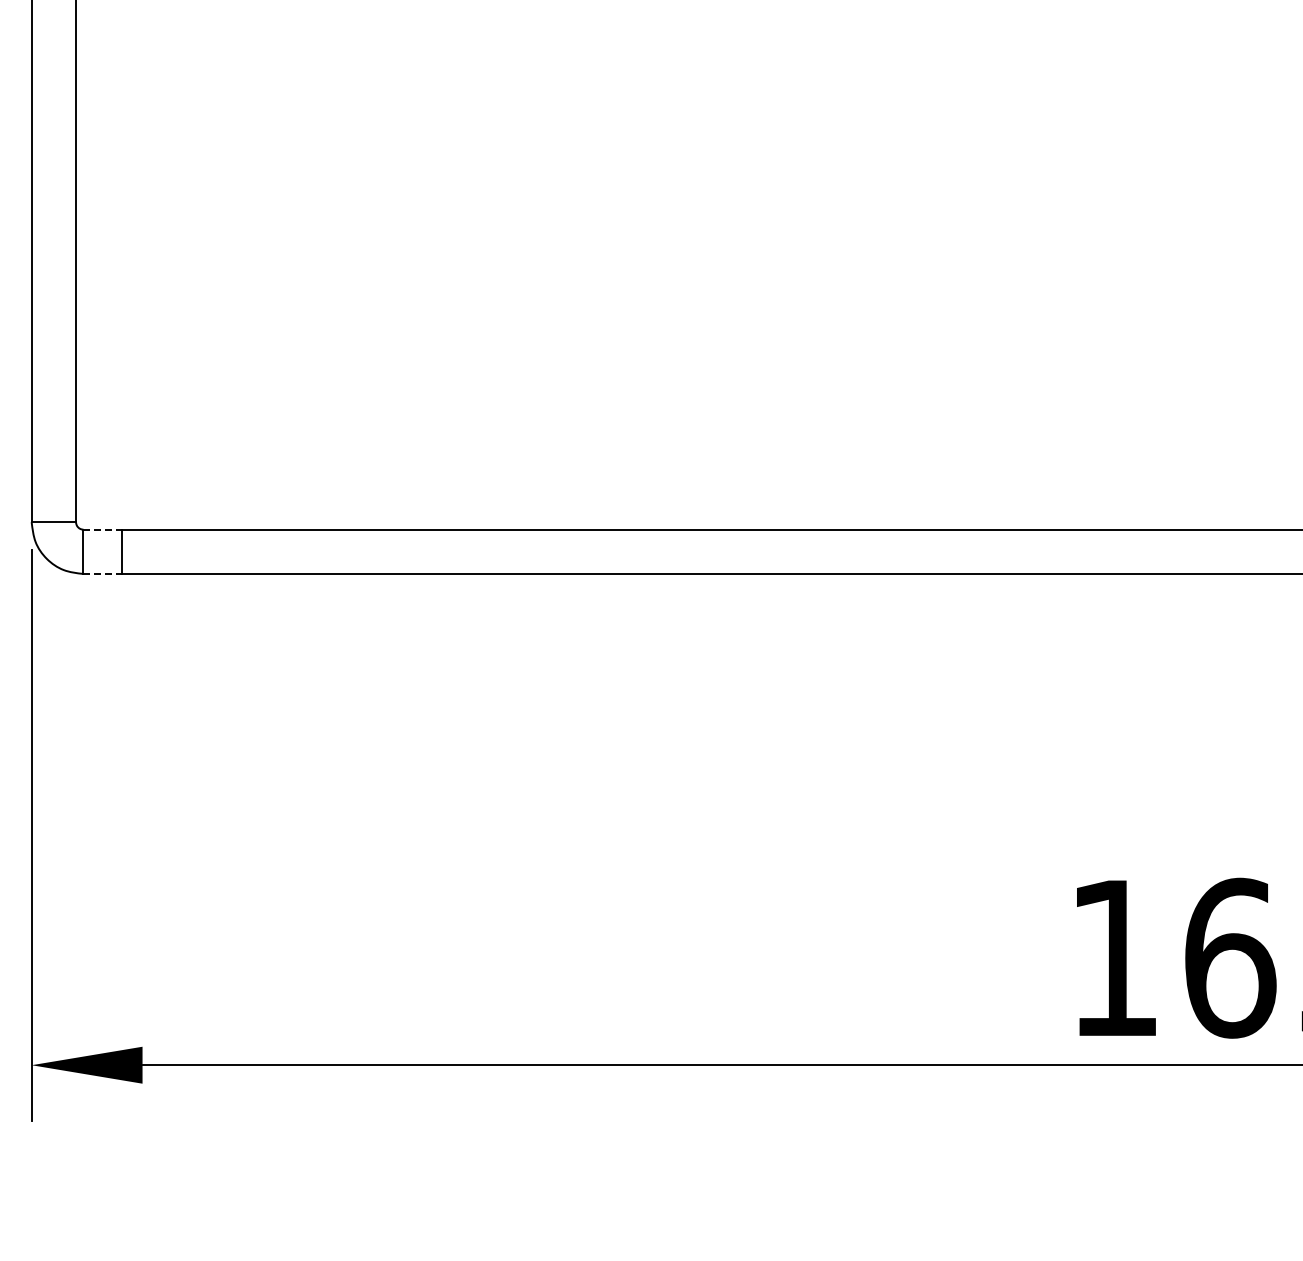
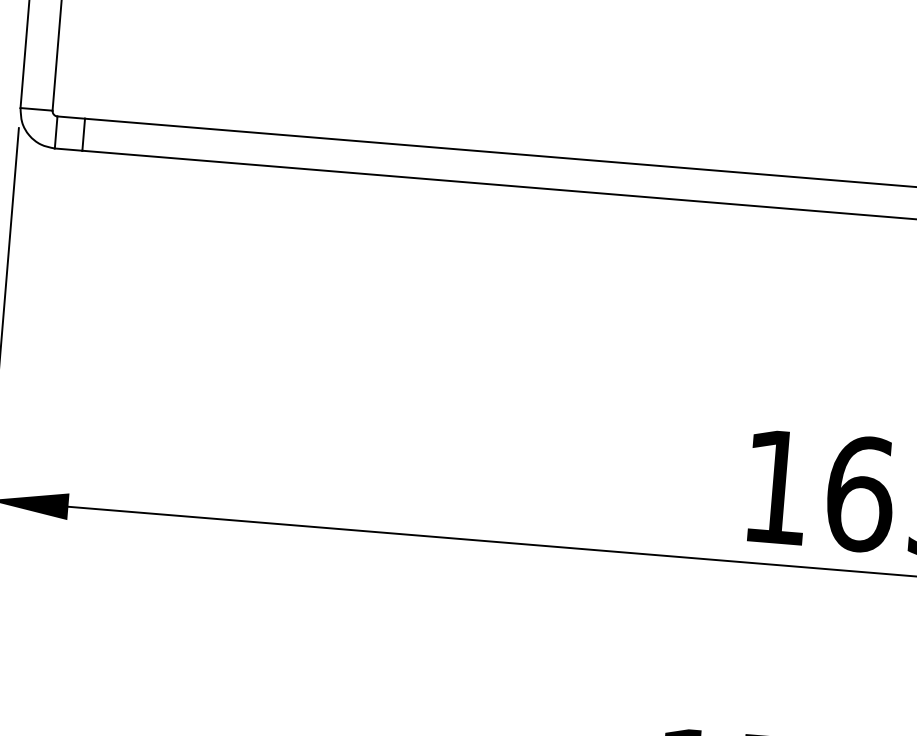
line: (102, 529) -> (71, 117), dashed -> solid
line: (102, 573) -> (68, 149), dashed -> solid

